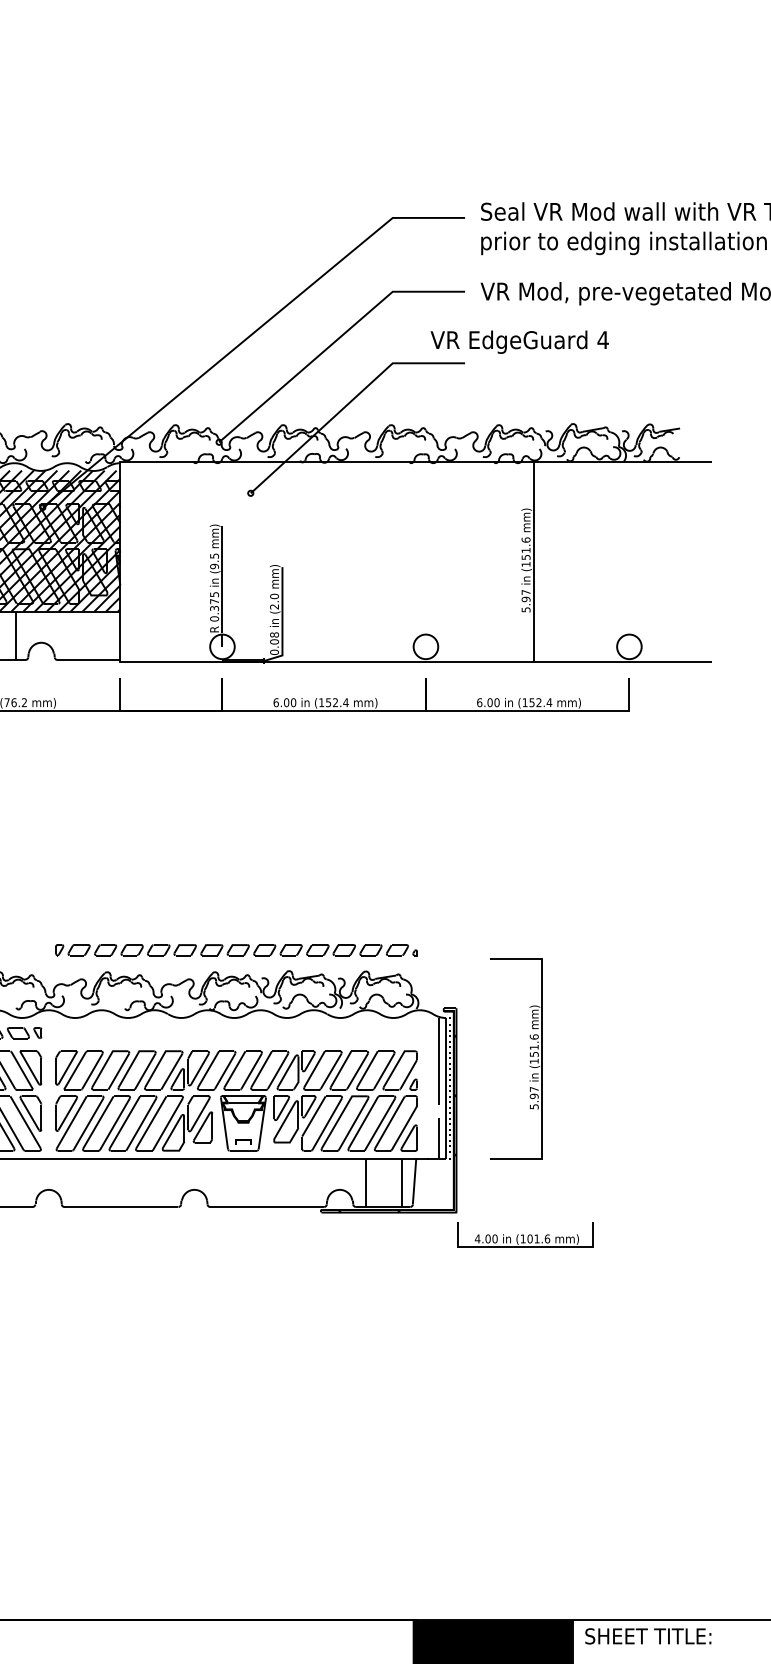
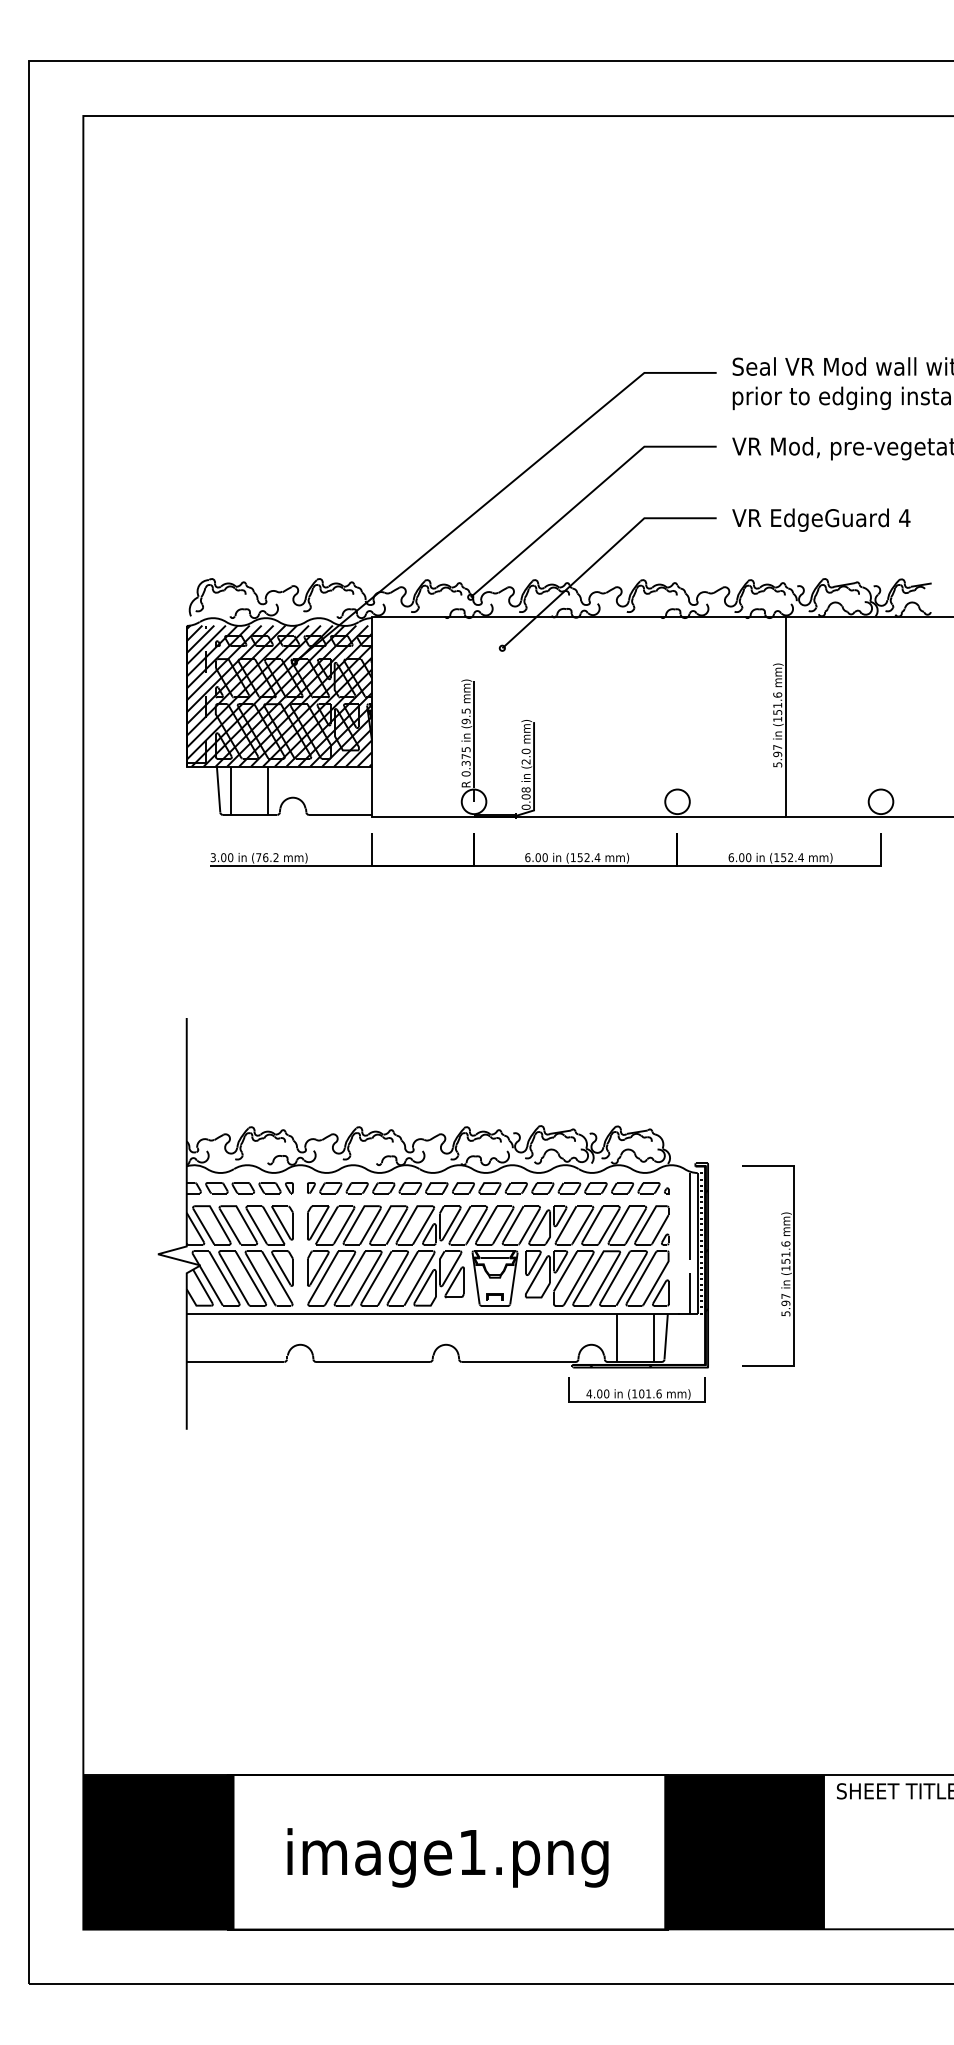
text: (519, 341) -> (821, 519), moved
part: (236, 950) -> (488, 1188), moved
part: (529, 1056) -> (781, 1263), moved
part: (524, 1234) -> (636, 1389), moved

